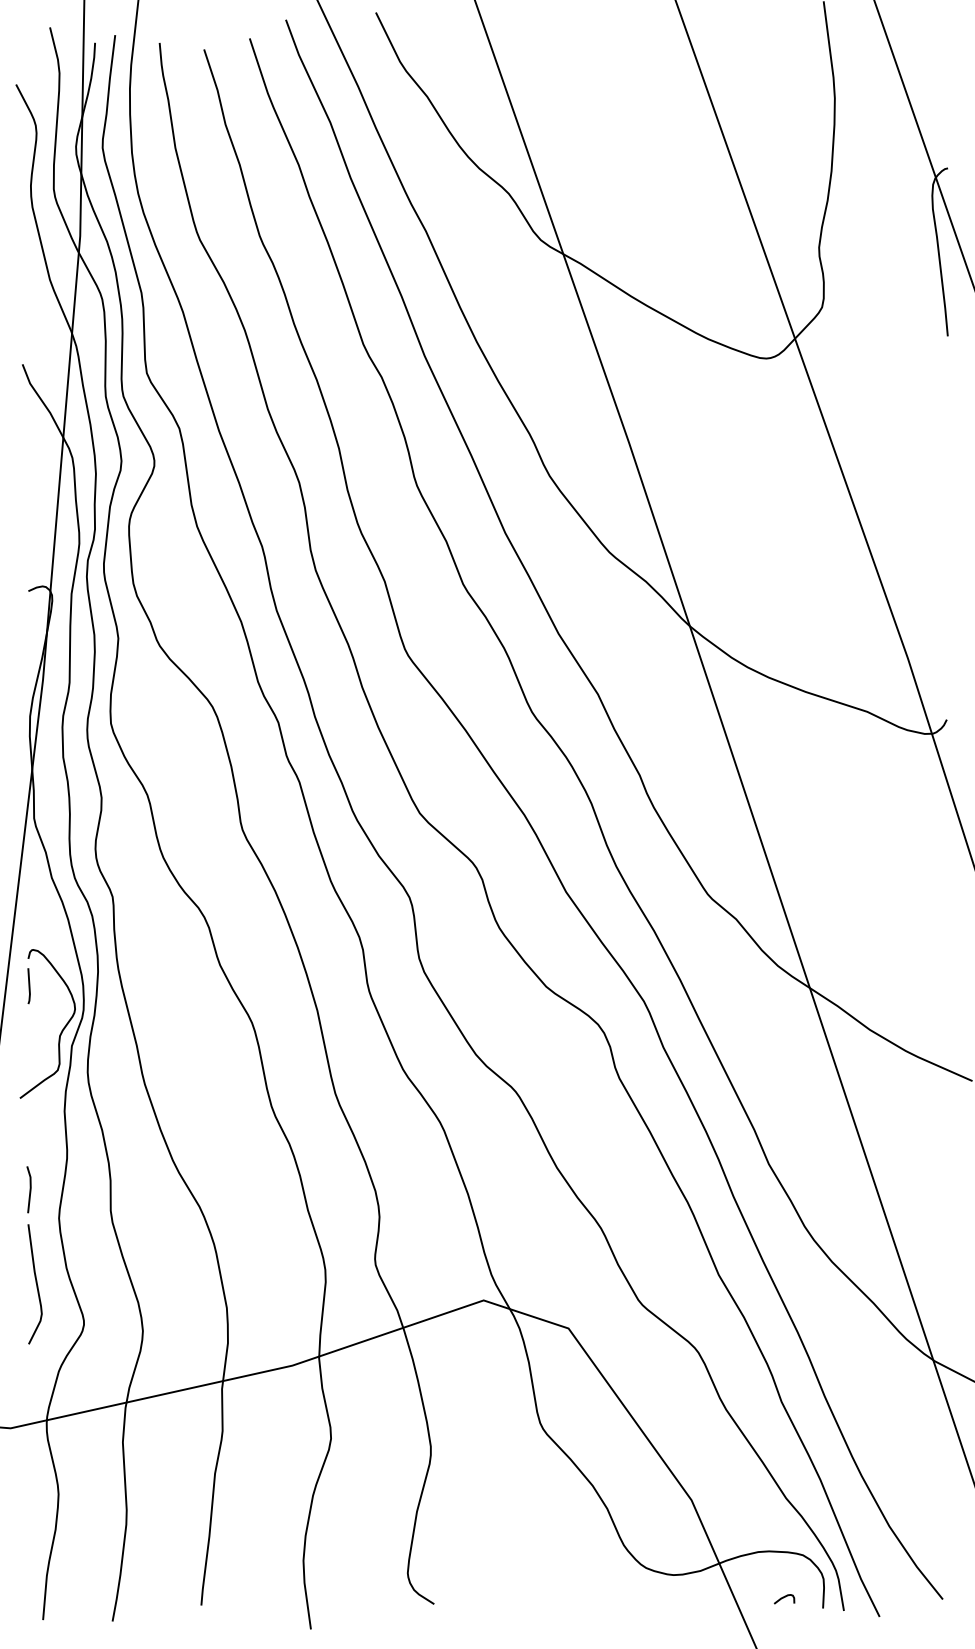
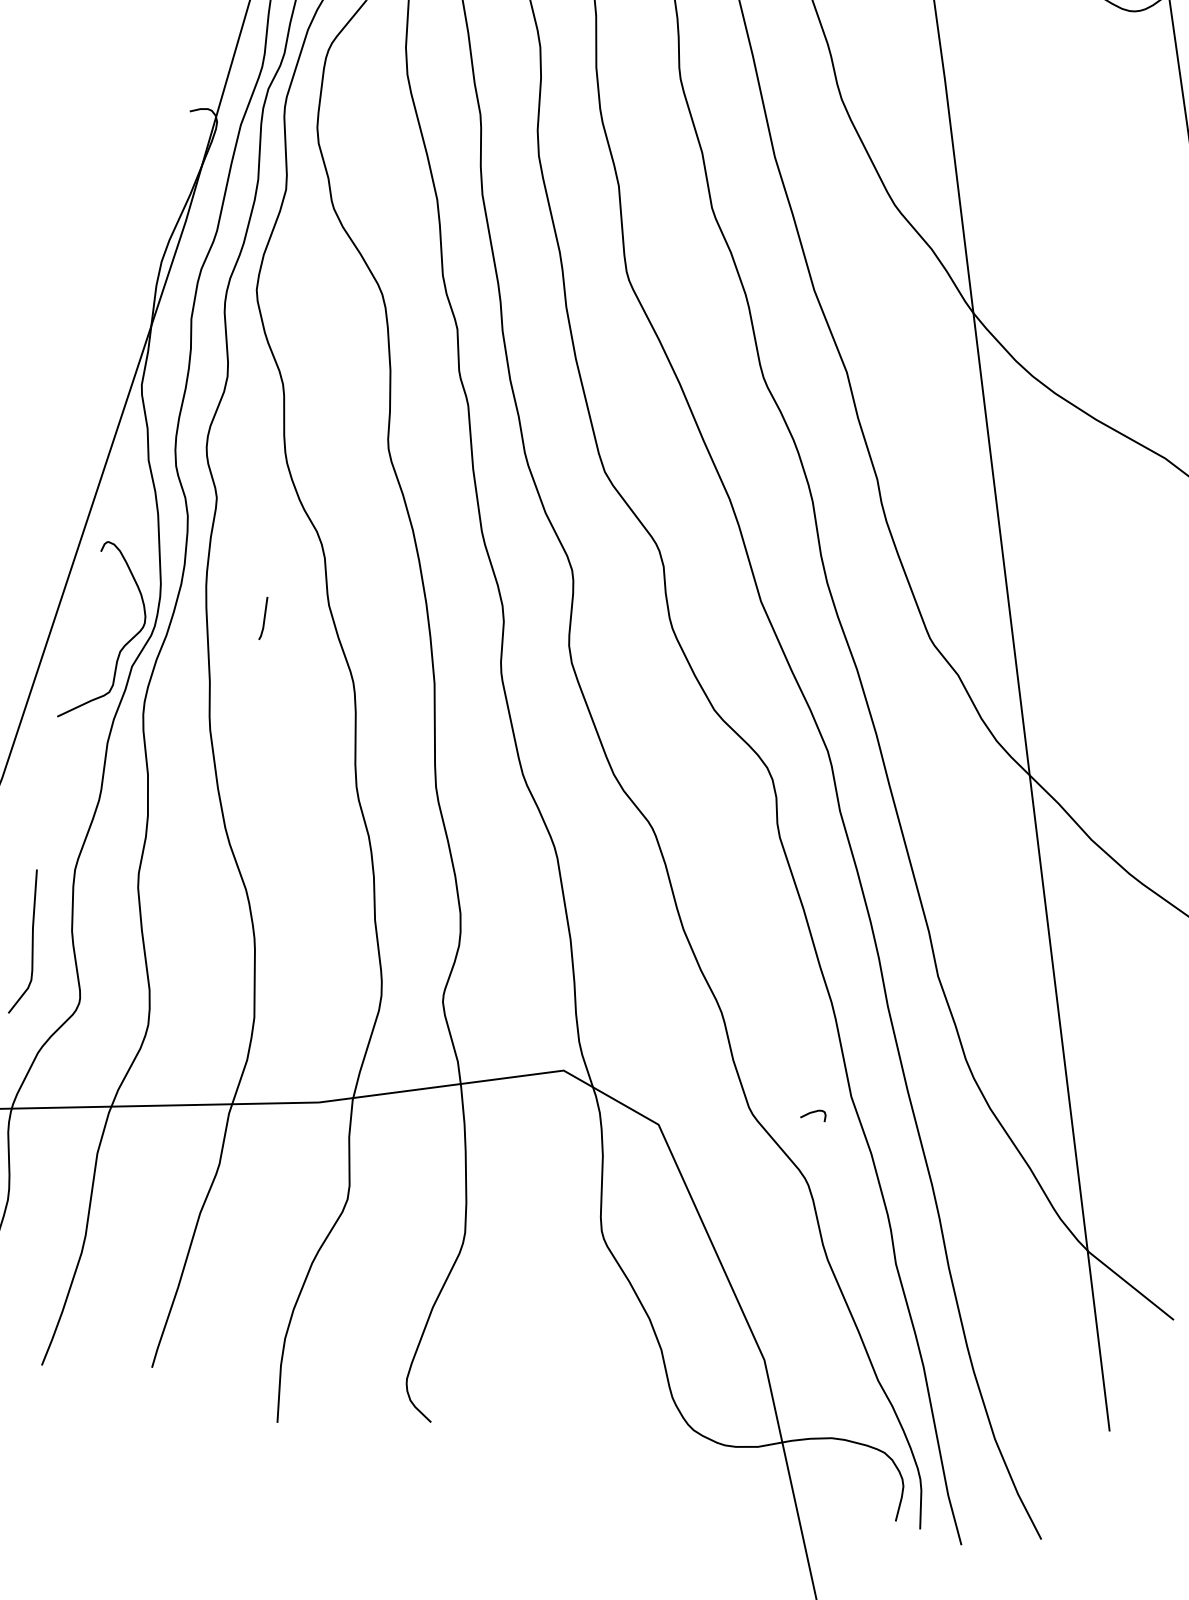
line: (28, 986) -> (263, 618), moved
line: (29, 1189) -> (46, 828), removed
curve: (783, 1598) -> (812, 1113), moved

